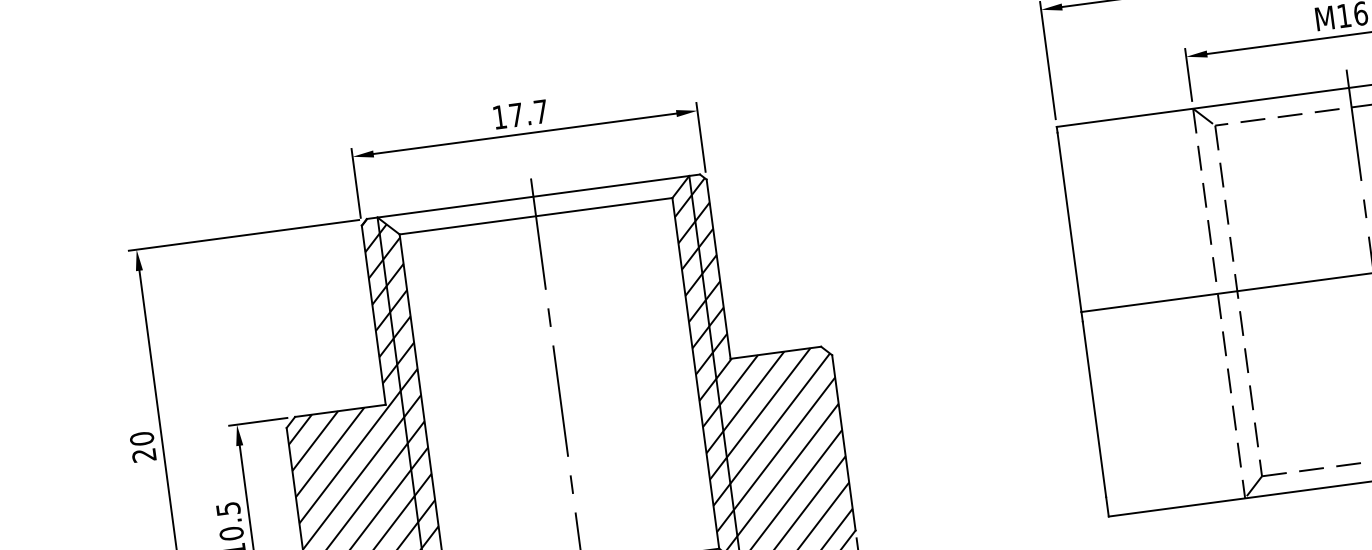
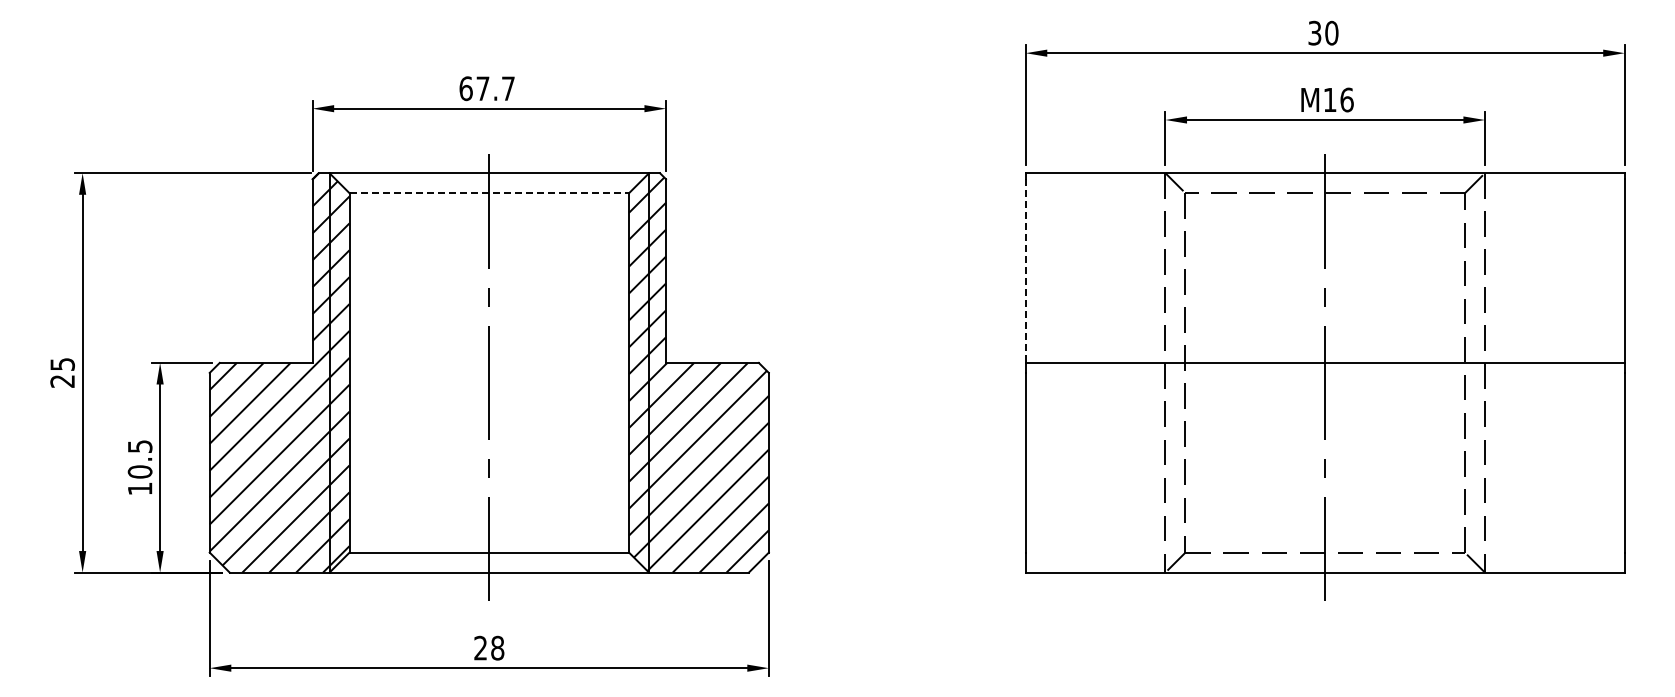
text: (499, 117) -> (465, 88), 17.7 -> 67.7
line: (536, 216) -> (489, 193), solid -> dashed
line: (1069, 222) -> (1025, 271), solid -> dashed
text: (141, 438) -> (62, 364), 20 -> 25

